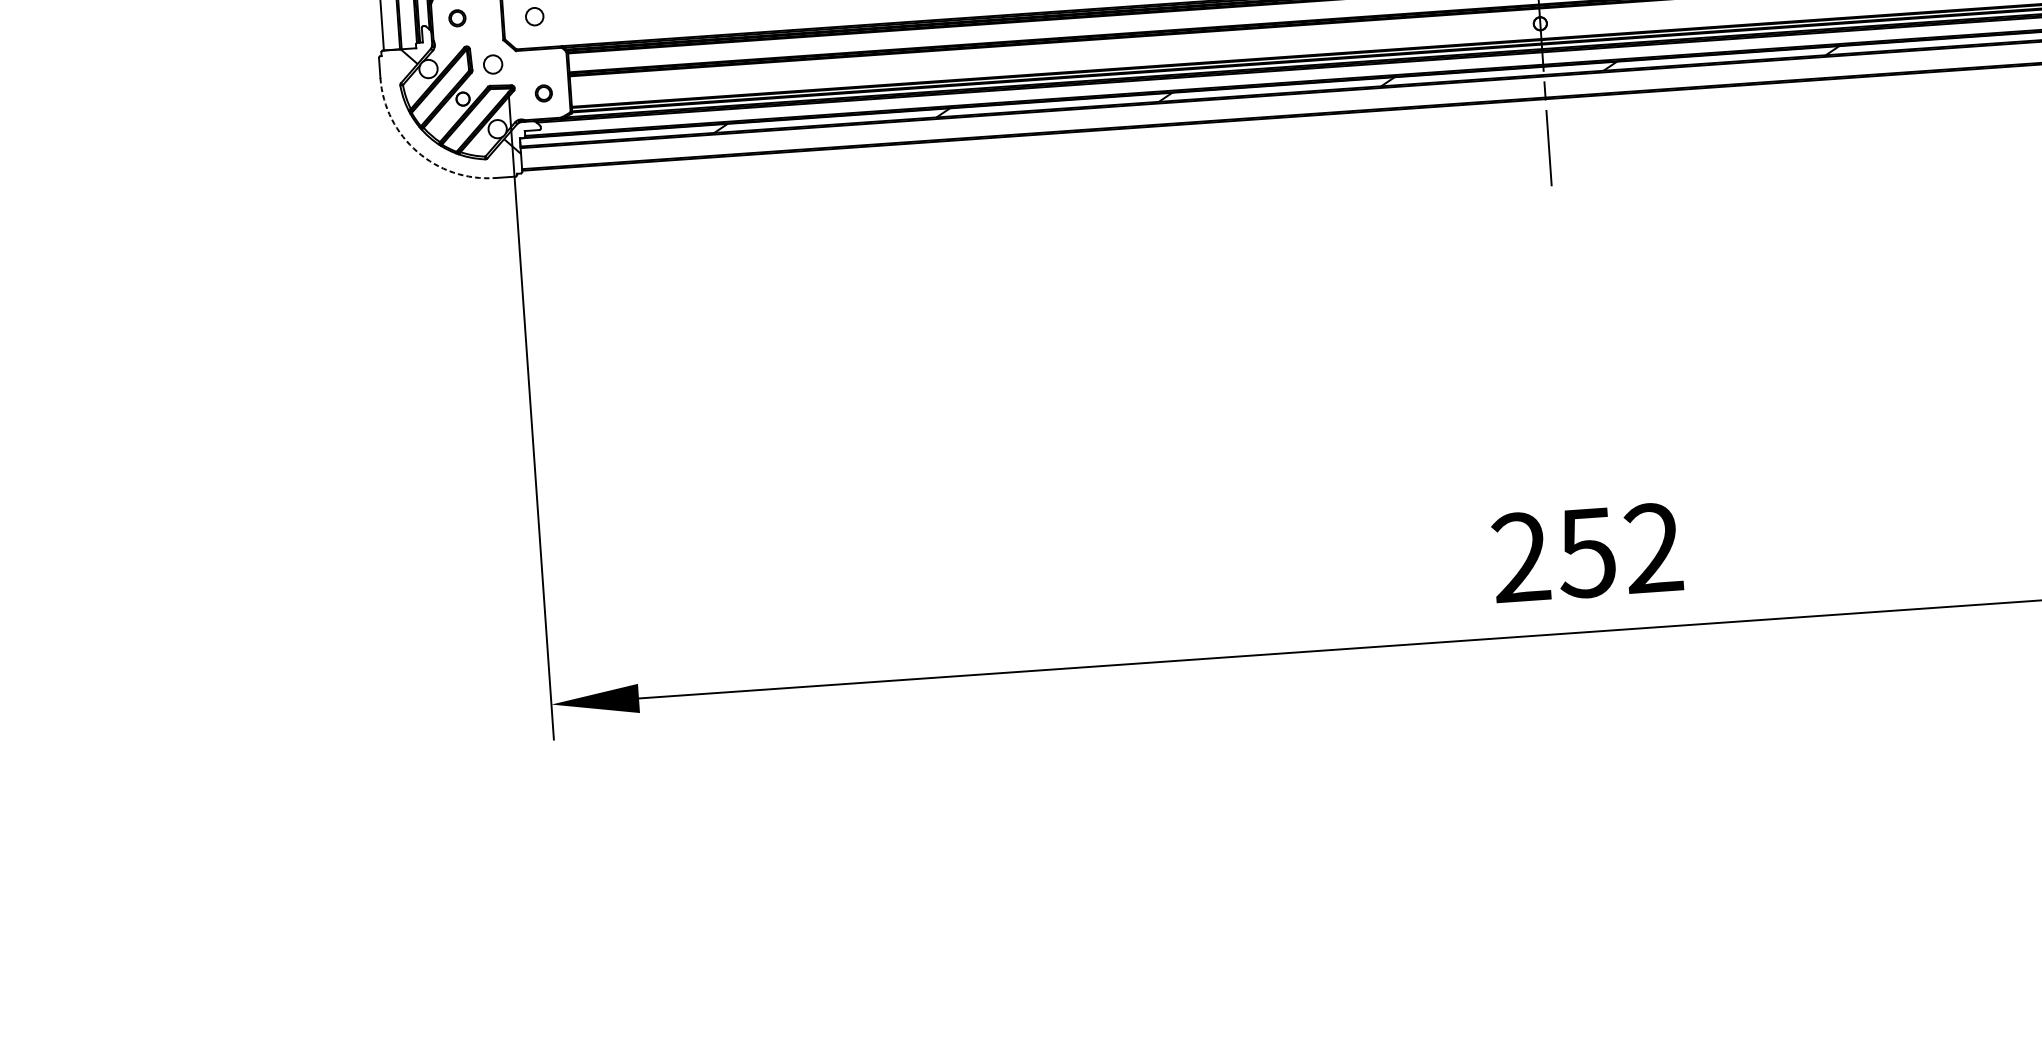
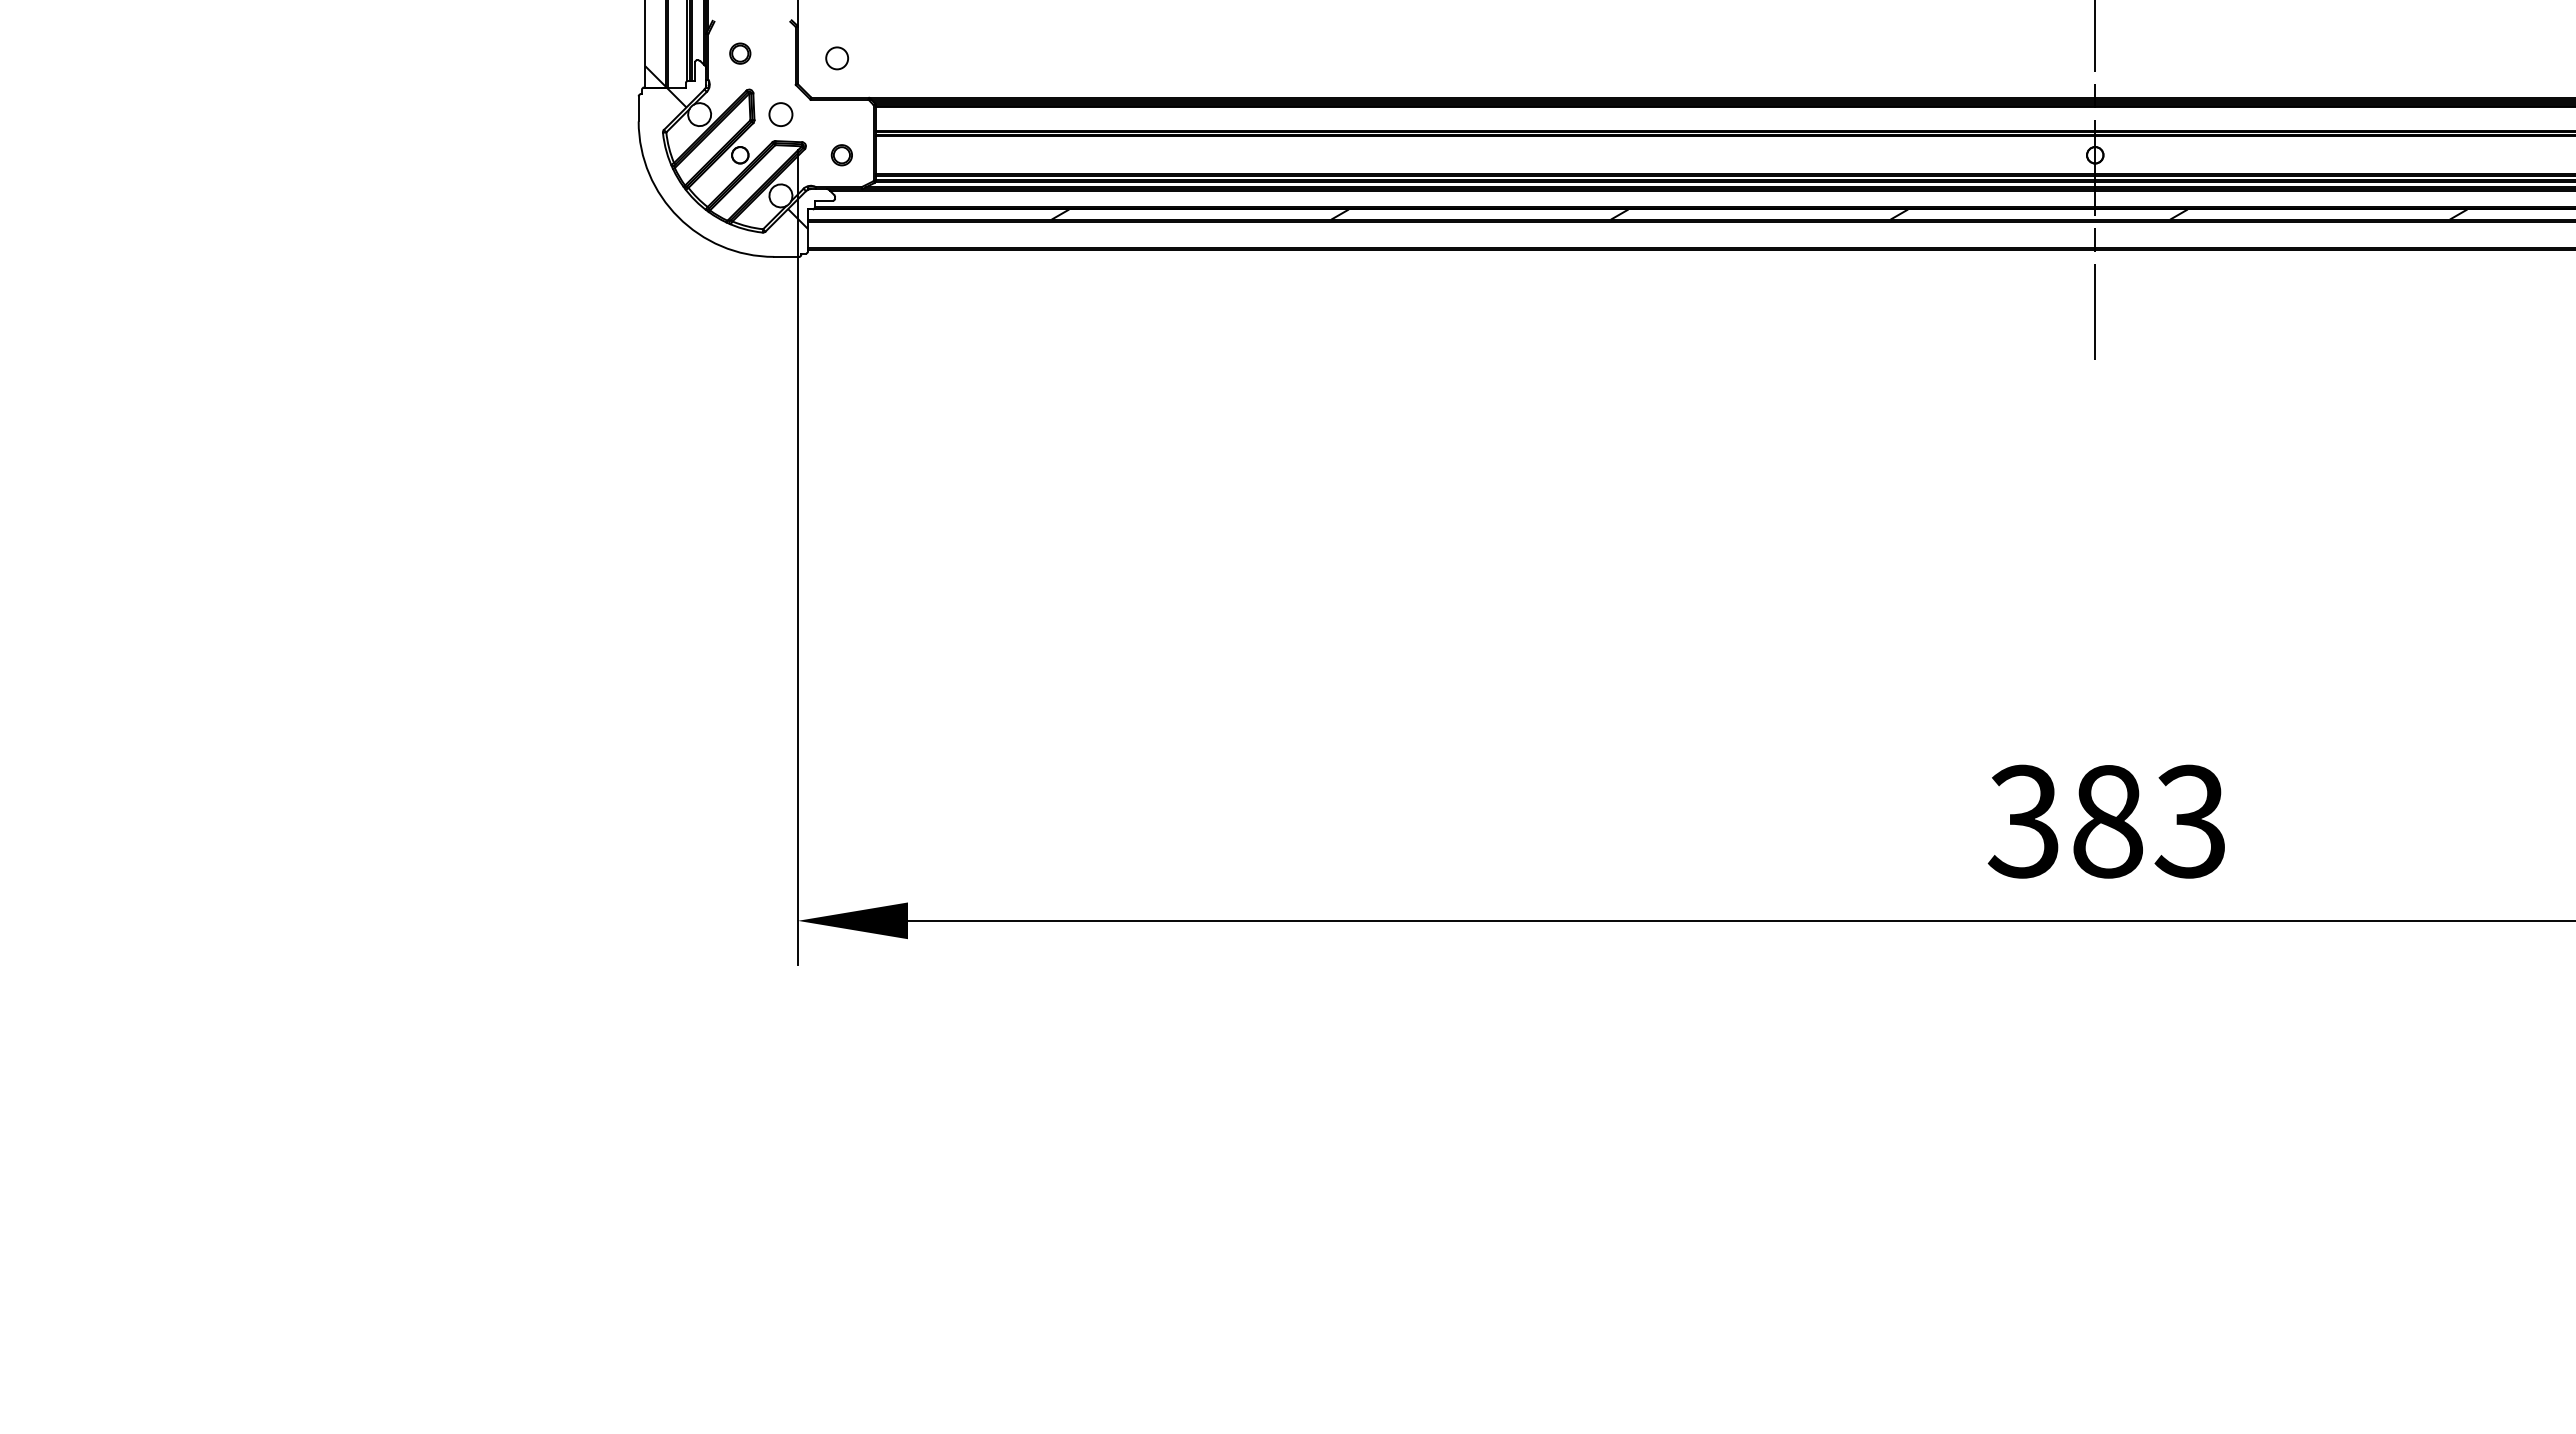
hatch: (391, 41) -> (655, 76), added
arc: (417, 152) -> (678, 217), dashed -> solid
text: (1586, 552) -> (2106, 821), 252 -> 383

